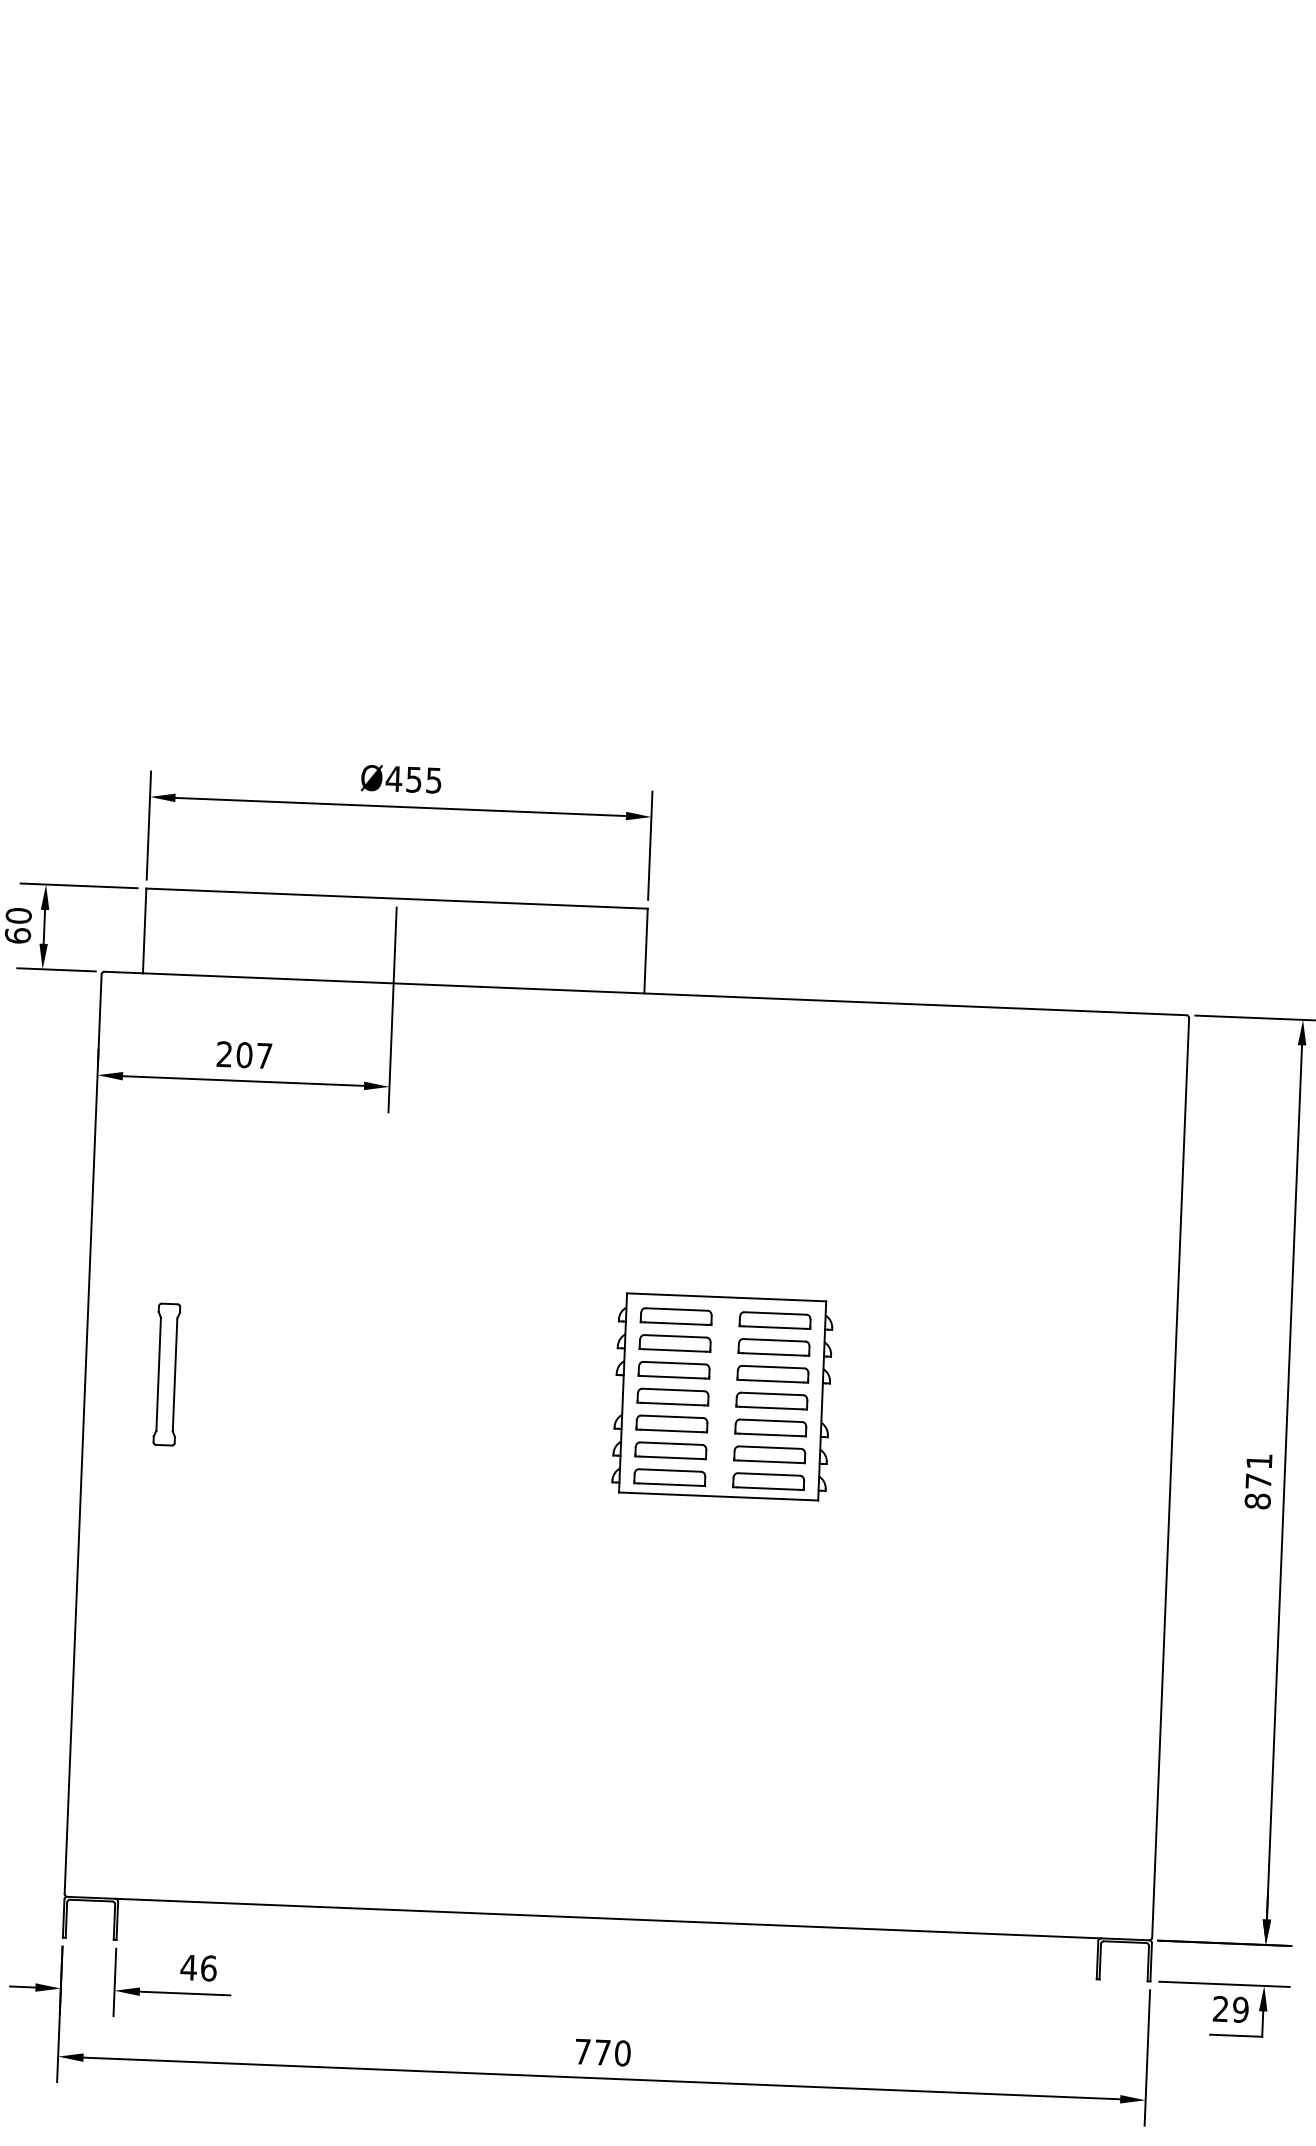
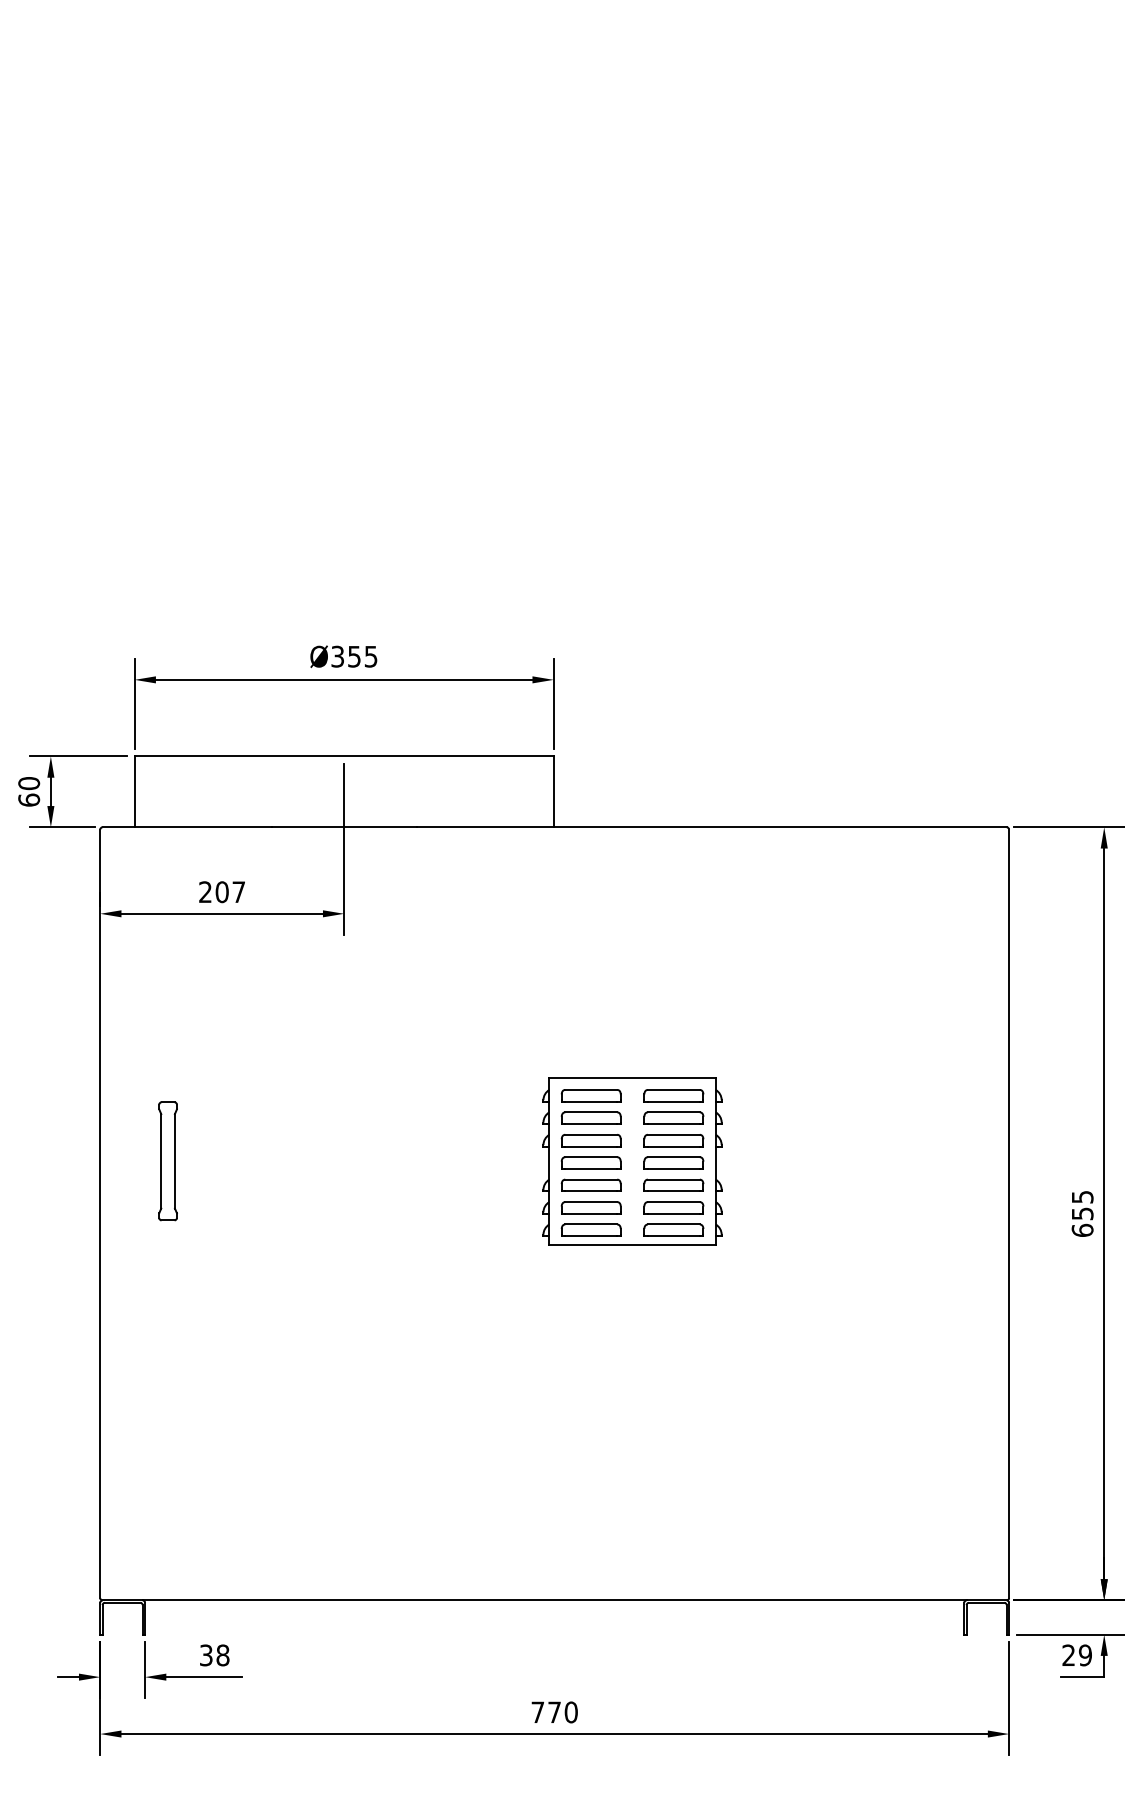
text: (393, 778) -> (337, 656), Ø455 -> Ø355
text: (1258, 1480) -> (1082, 1213), 871 -> 655
text: (198, 1968) -> (214, 1655), 46 -> 38

